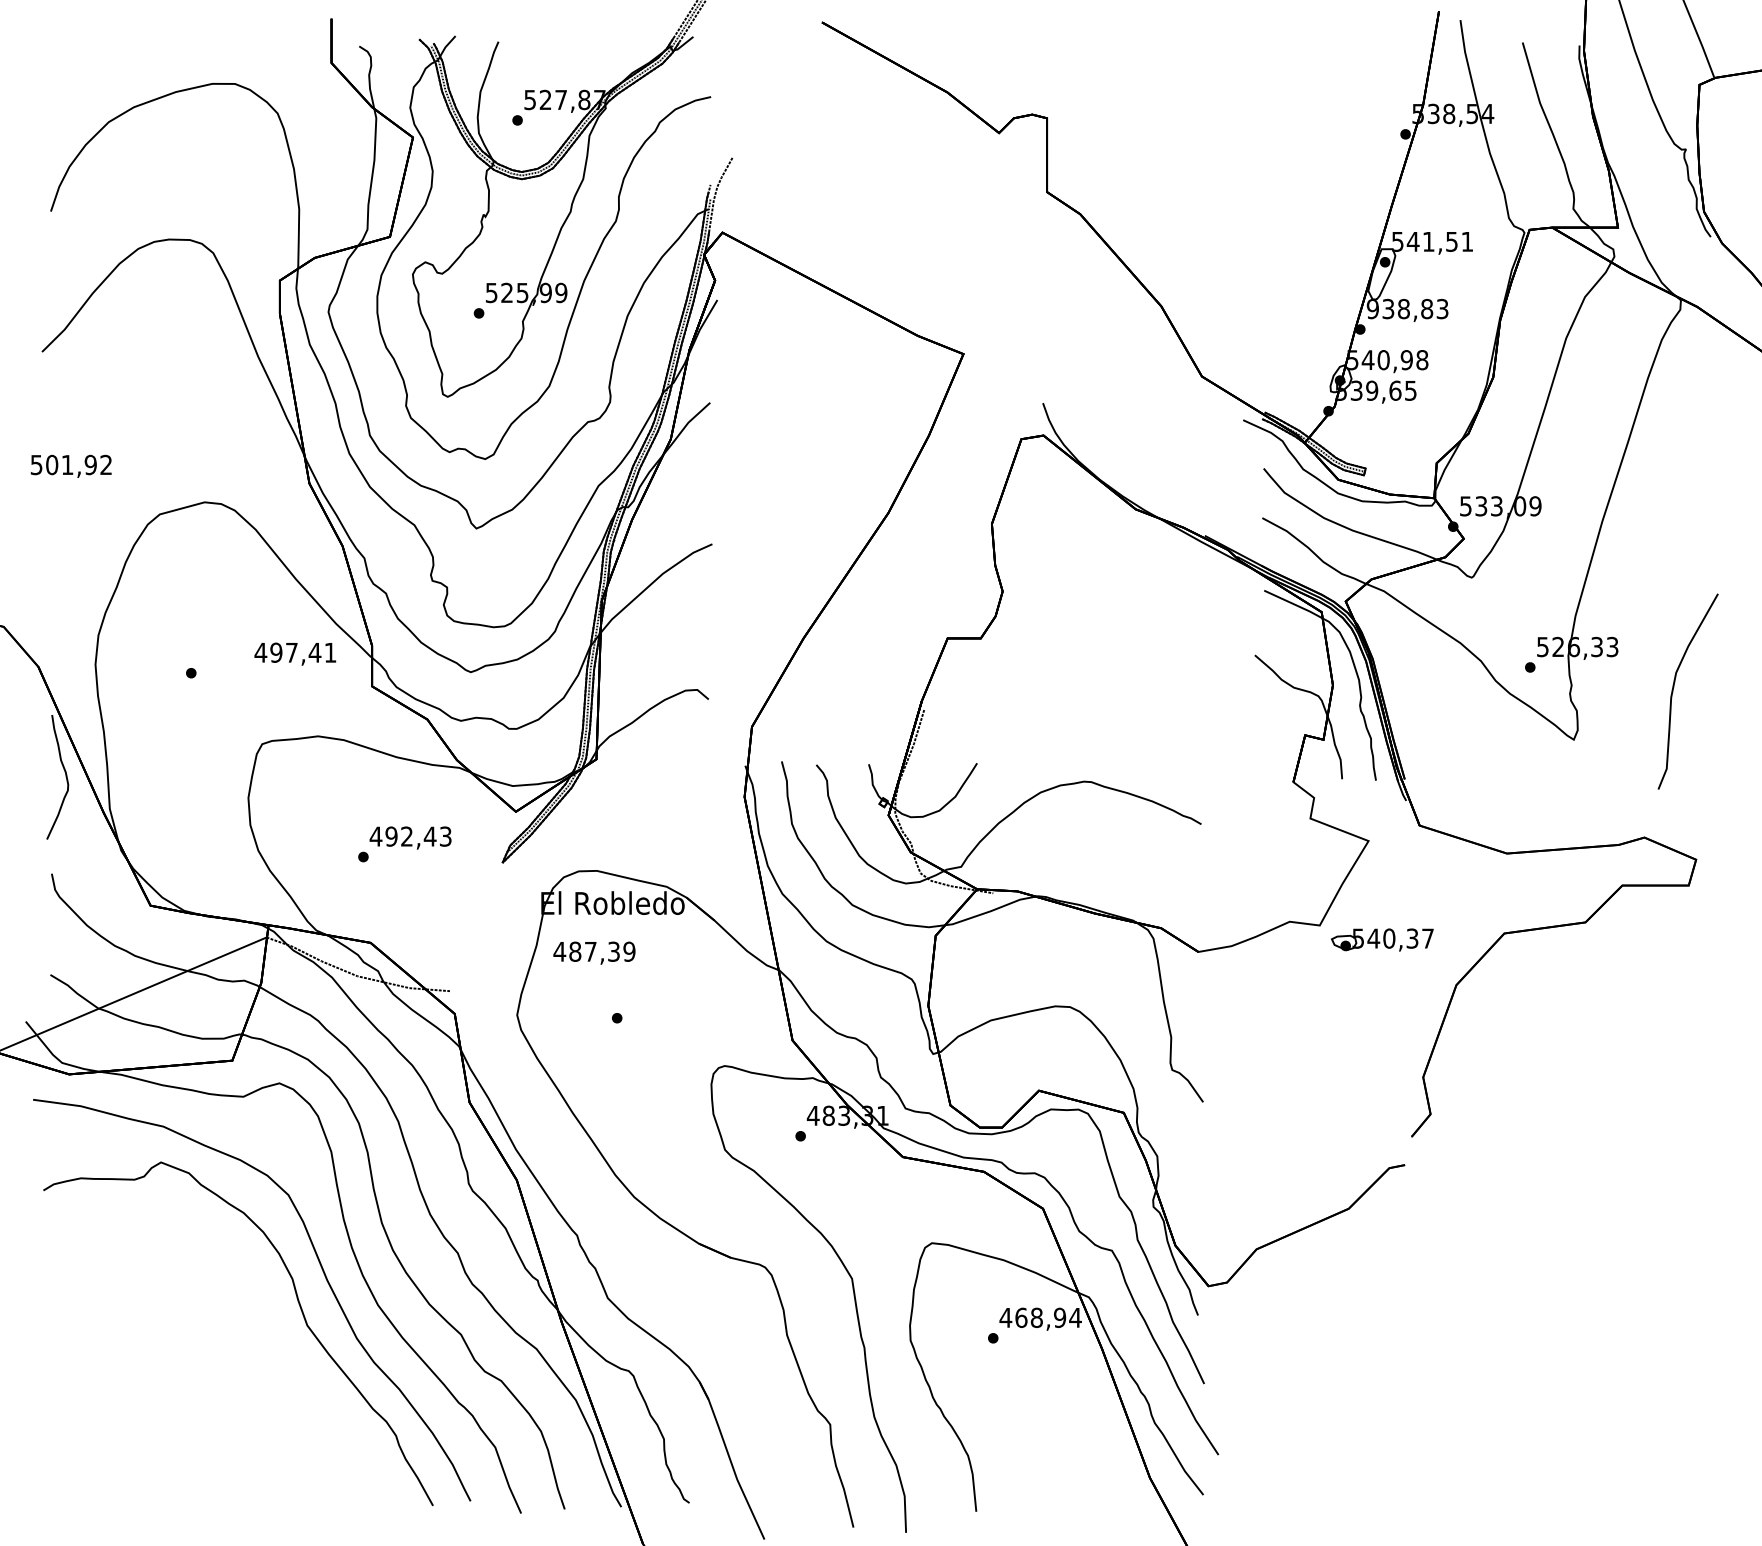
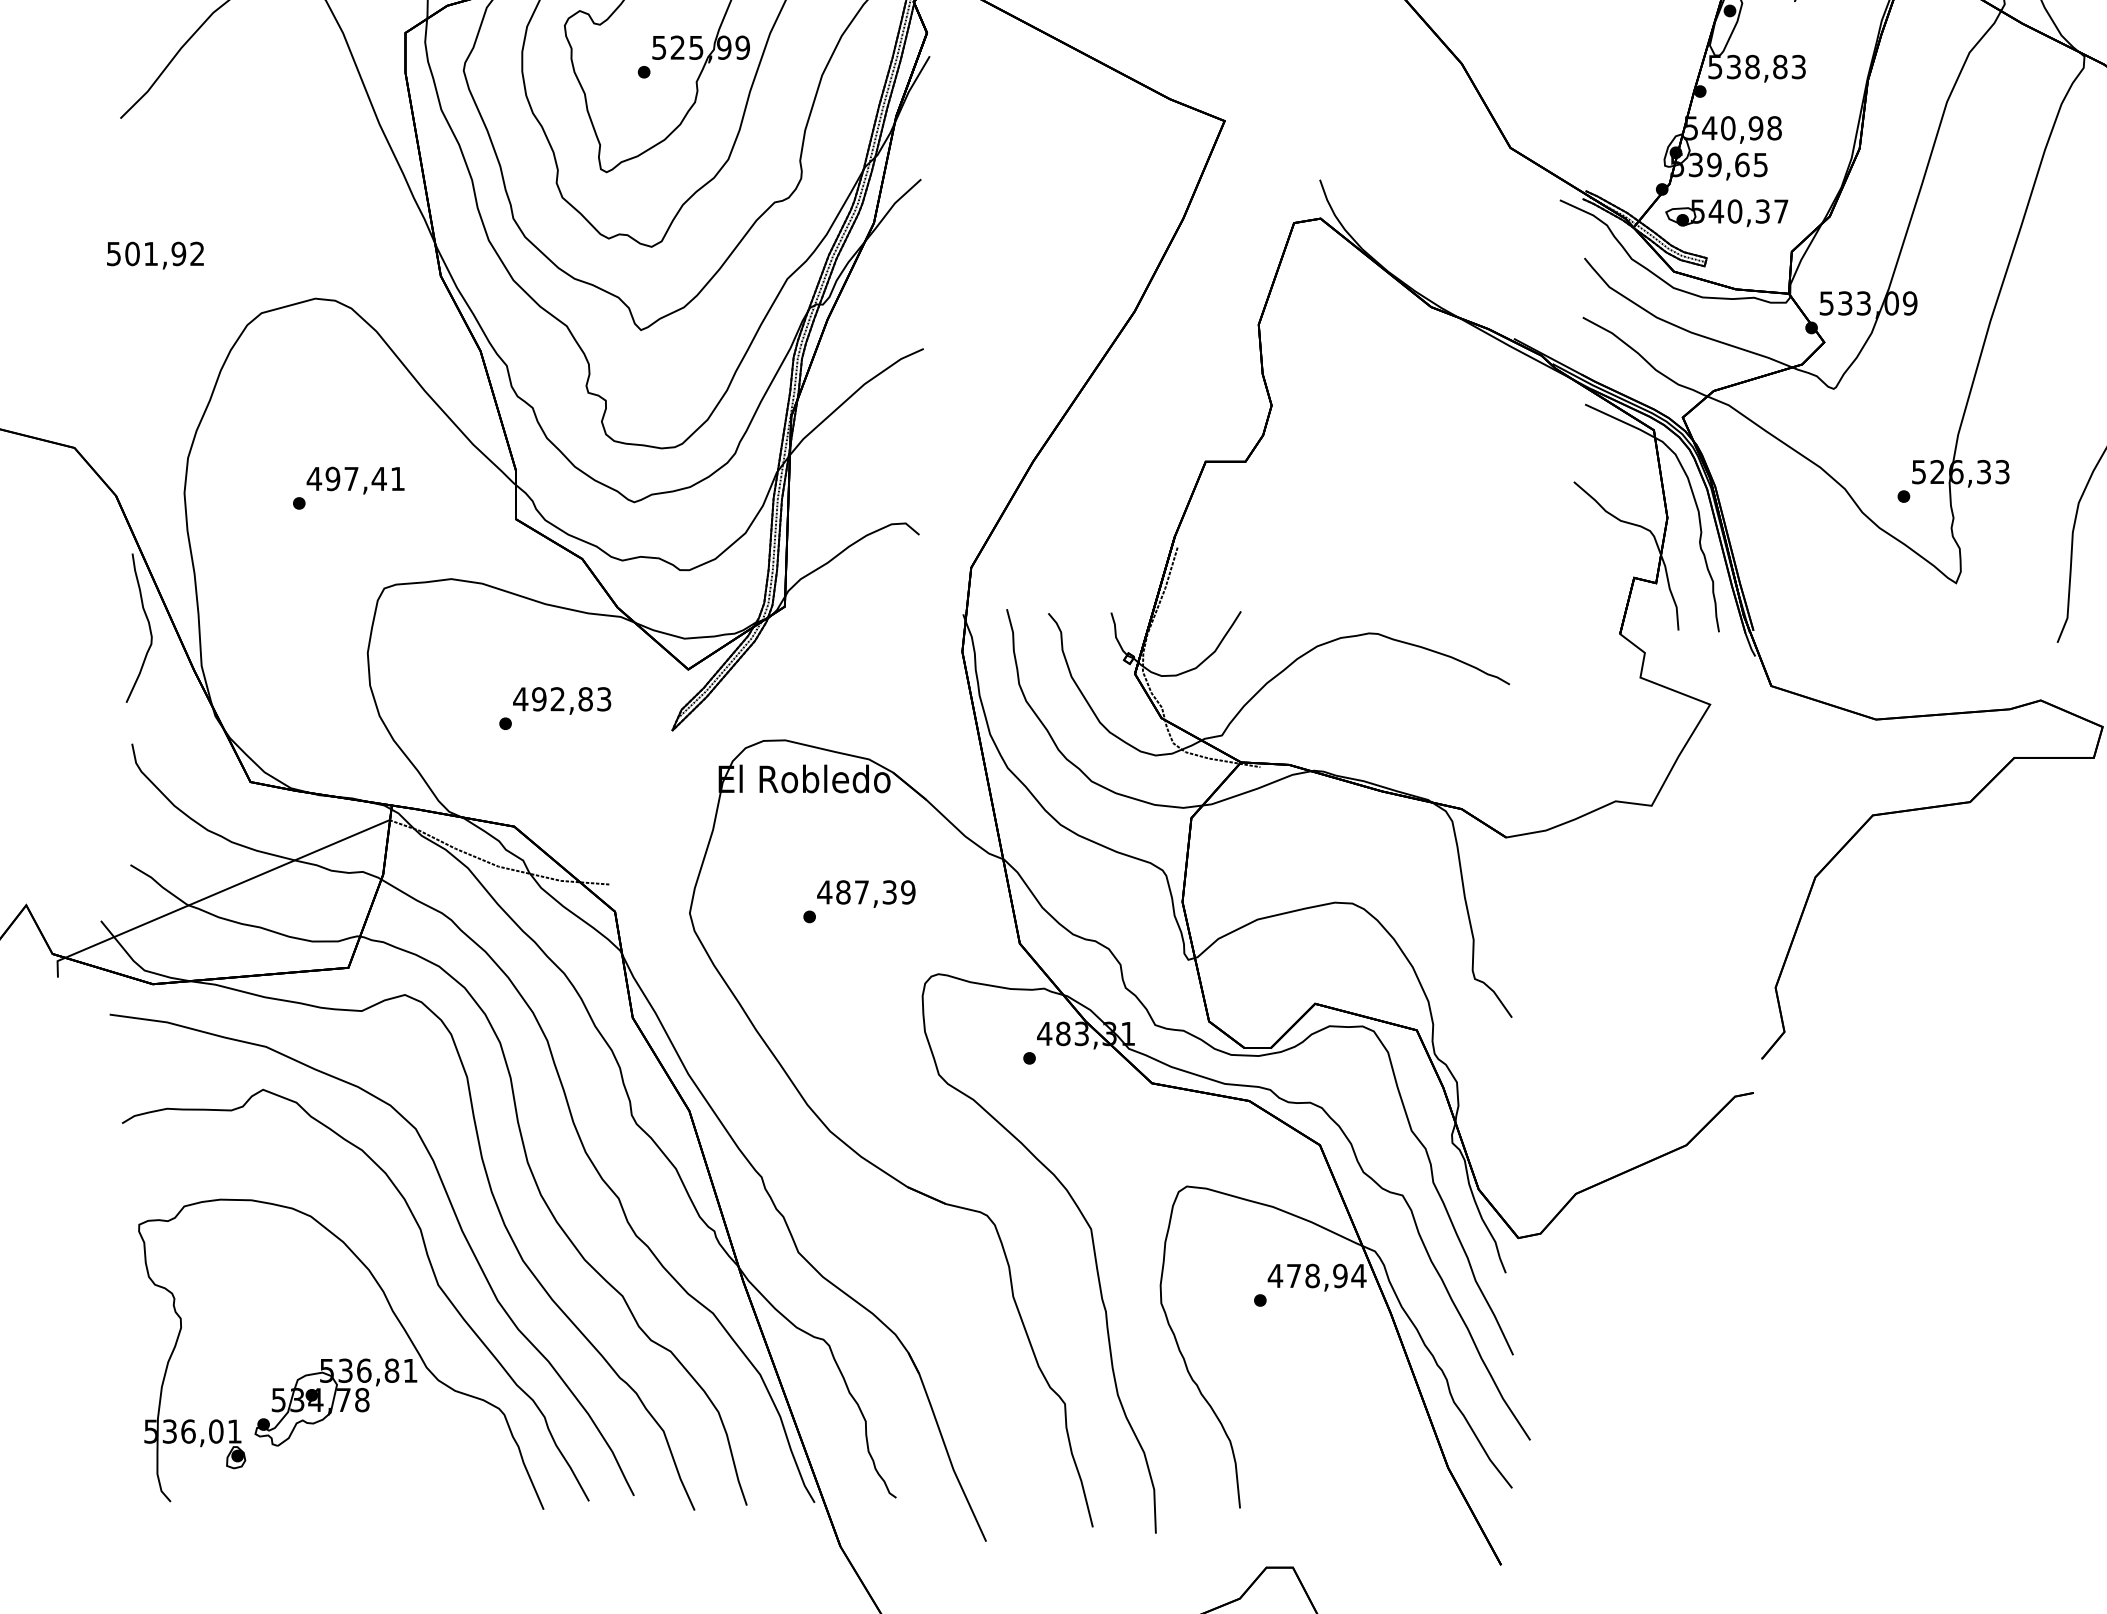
text: (1372, 308) -> (1714, 66), 938,83 -> 538,83
text: (295, 653) -> (355, 479), moved
text: (429, 836) -> (584, 699), 492,43 -> 492,83
part: (1382, 939) -> (1726, 212), moved
text: (594, 952) -> (866, 893), moved
text: (1021, 1317) -> (1294, 1275), 468,94 -> 478,94
part: (225, 1383) -> (340, 1354), added

